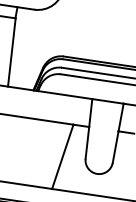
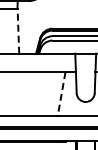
line: (11, 53) -> (18, 31), solid -> dashed
line: (62, 157) -> (61, 94), solid -> dashed

